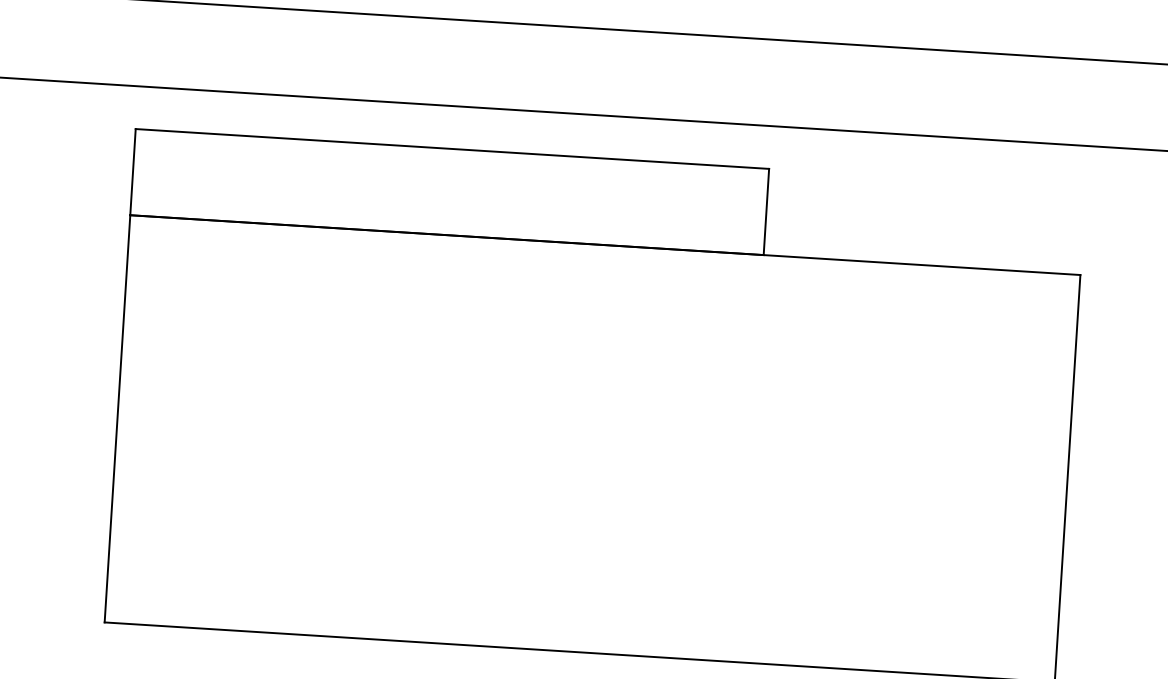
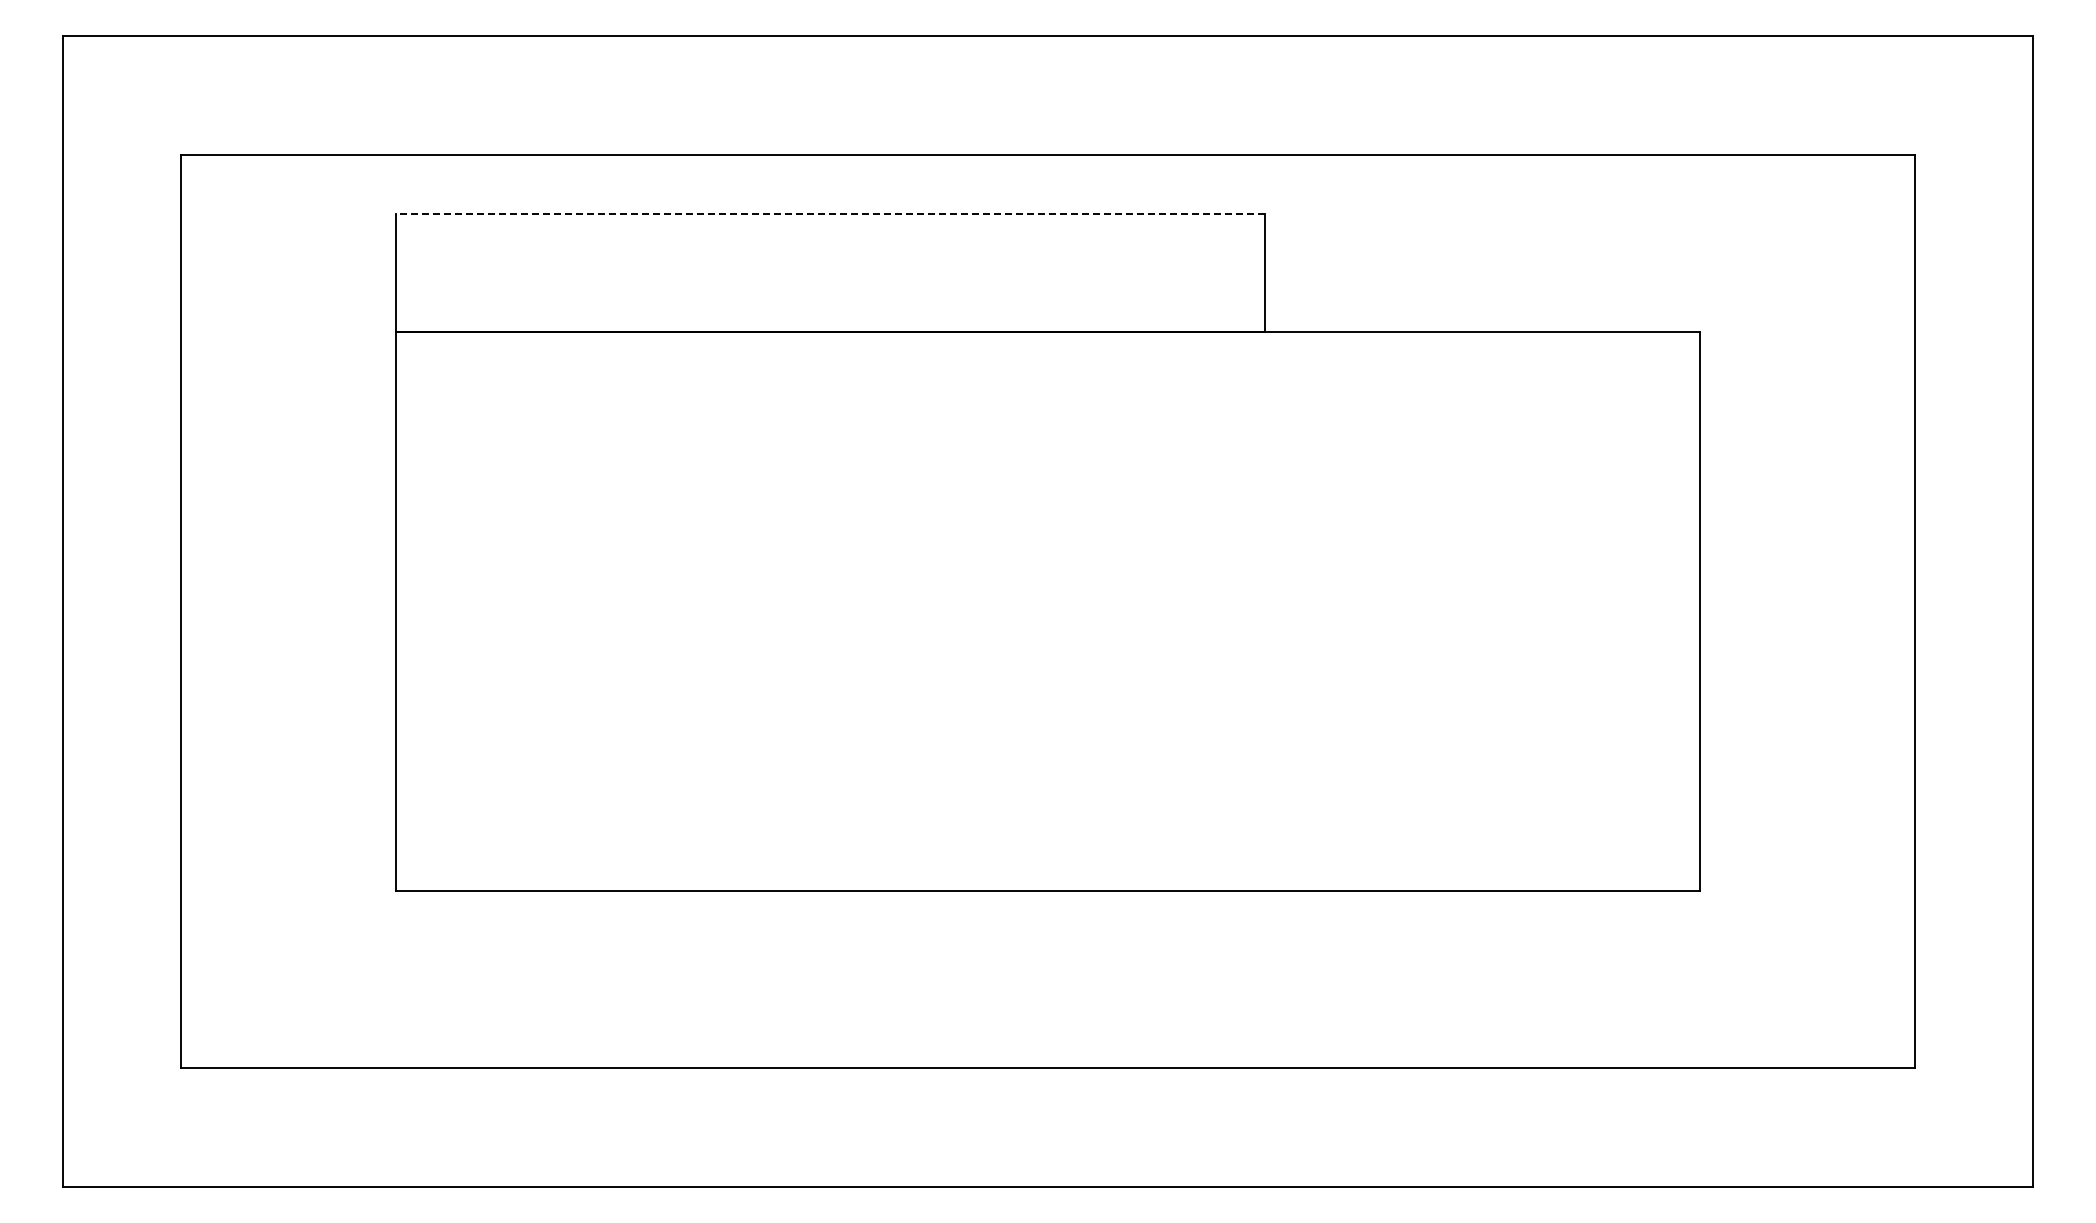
line: (452, 148) -> (830, 213), solid -> dashed

